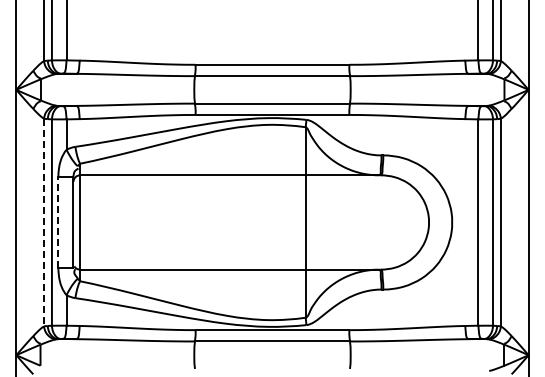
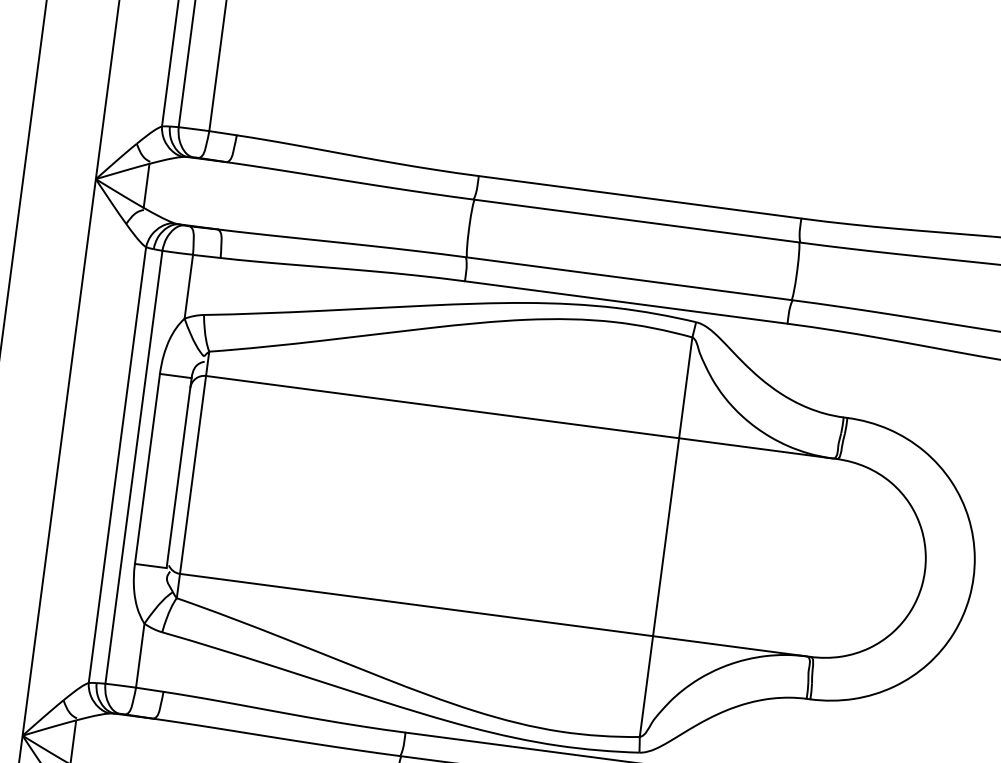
line: (44, 222) -> (118, 465), dashed -> solid
line: (58, 222) -> (147, 468), dashed -> solid

